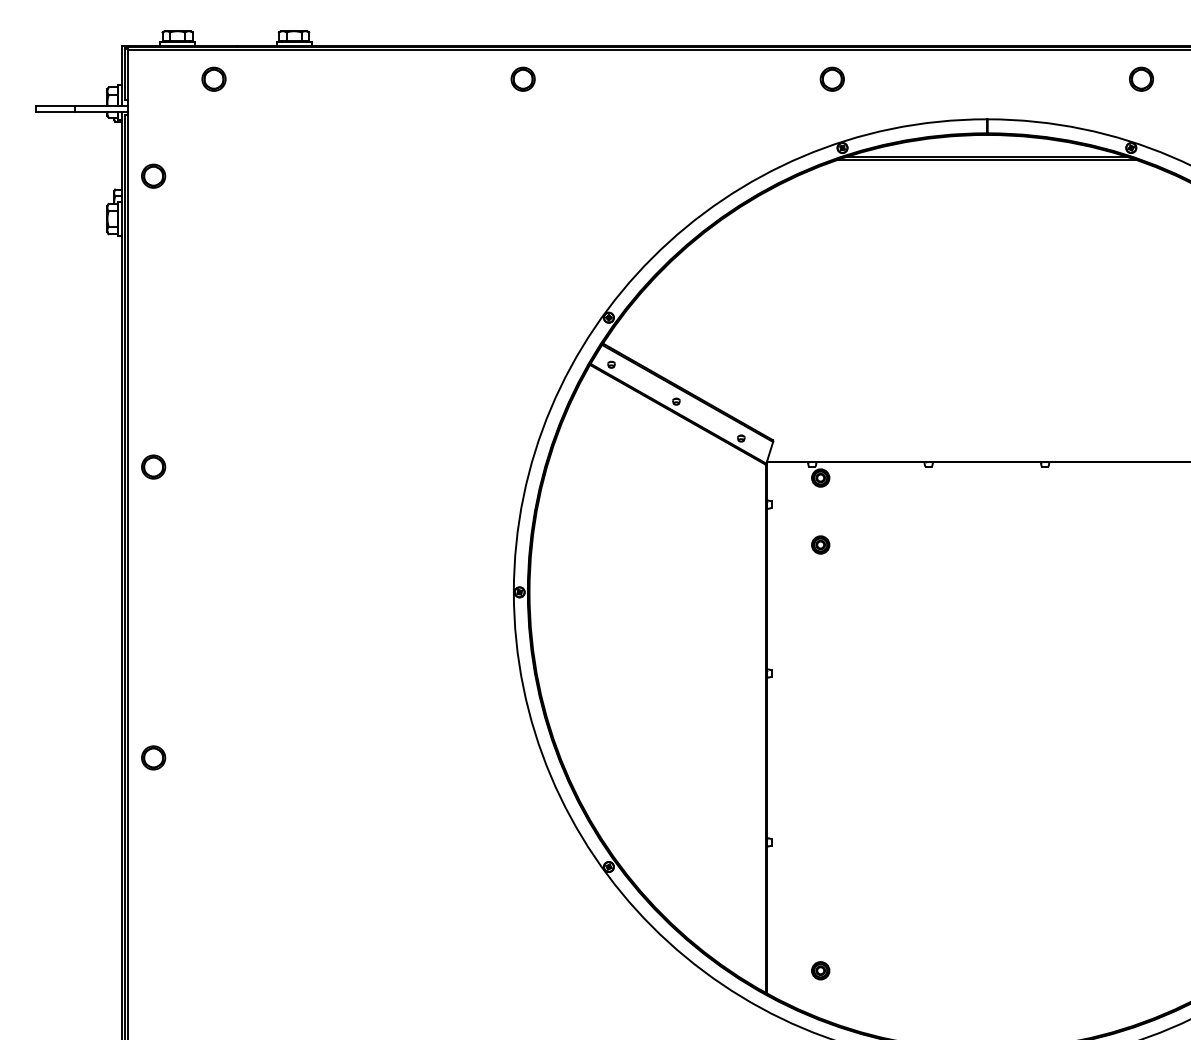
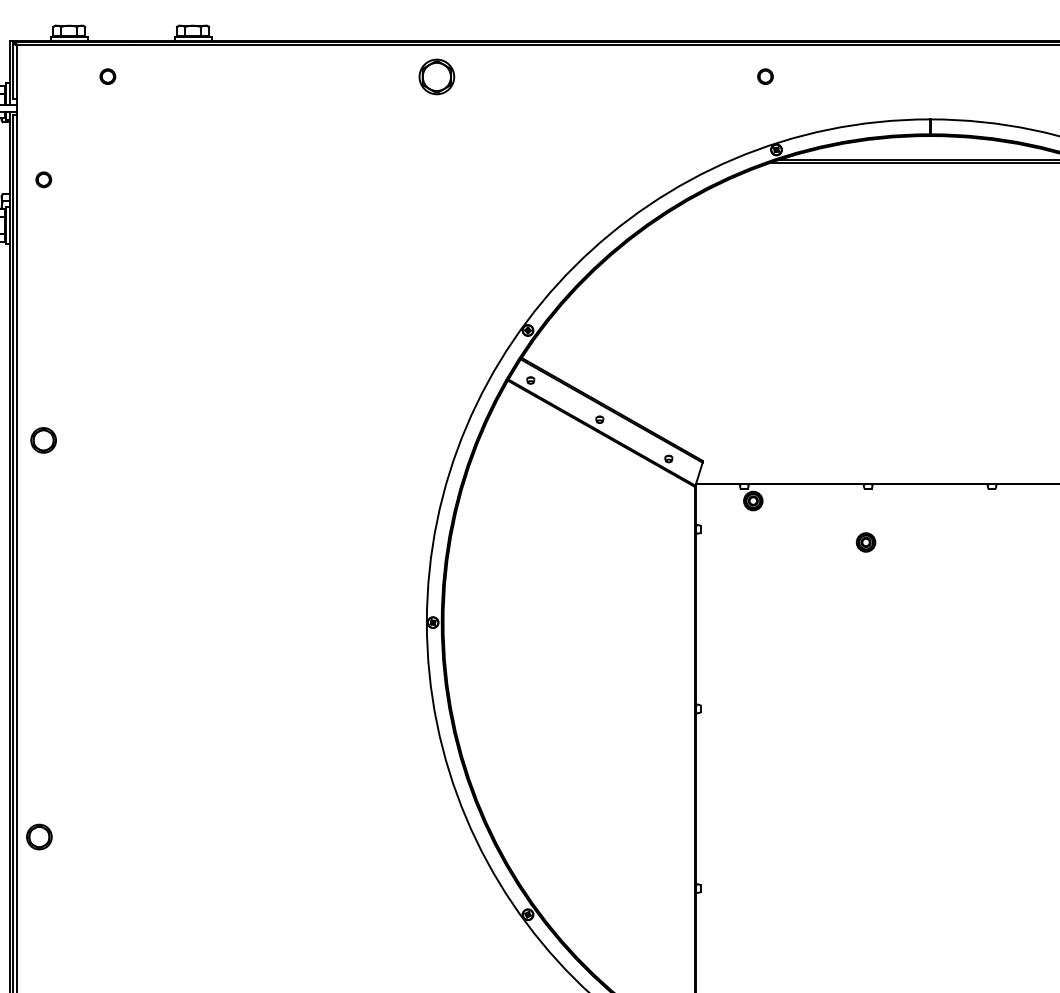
part: (213, 78) -> (107, 75), size x0.6
part: (522, 78) -> (436, 75), size x1.4
part: (831, 78) -> (764, 75), size x0.6
part: (153, 175) -> (43, 179), size x0.6
part: (153, 466) -> (43, 439), moved
part: (820, 544) -> (865, 541), moved
part: (153, 757) -> (39, 836), moved

